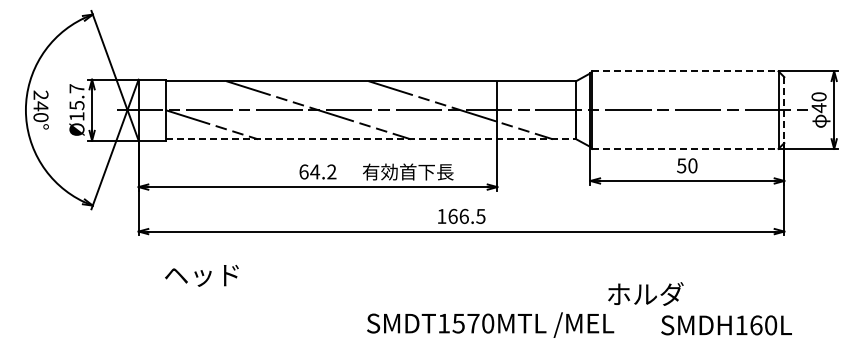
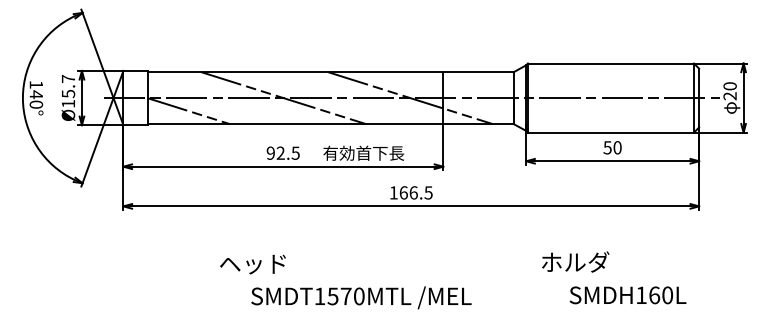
line: (685, 71) -> (611, 63), dashed -> solid
text: (40, 94) -> (35, 84), 240° -> 140°
text: (818, 108) -> (729, 96), 40 -> 20
line: (784, 110) -> (699, 98), dashed -> solid
line: (371, 139) -> (331, 124), dashed -> solid
line: (685, 148) -> (611, 132), dashed -> solid
text: (317, 171) -> (282, 152), 64.2 -> 92.5
text: (201, 275) -> (252, 264), moved
text: (490, 324) -> (361, 297), moved
text: (726, 325) -> (627, 295), moved

